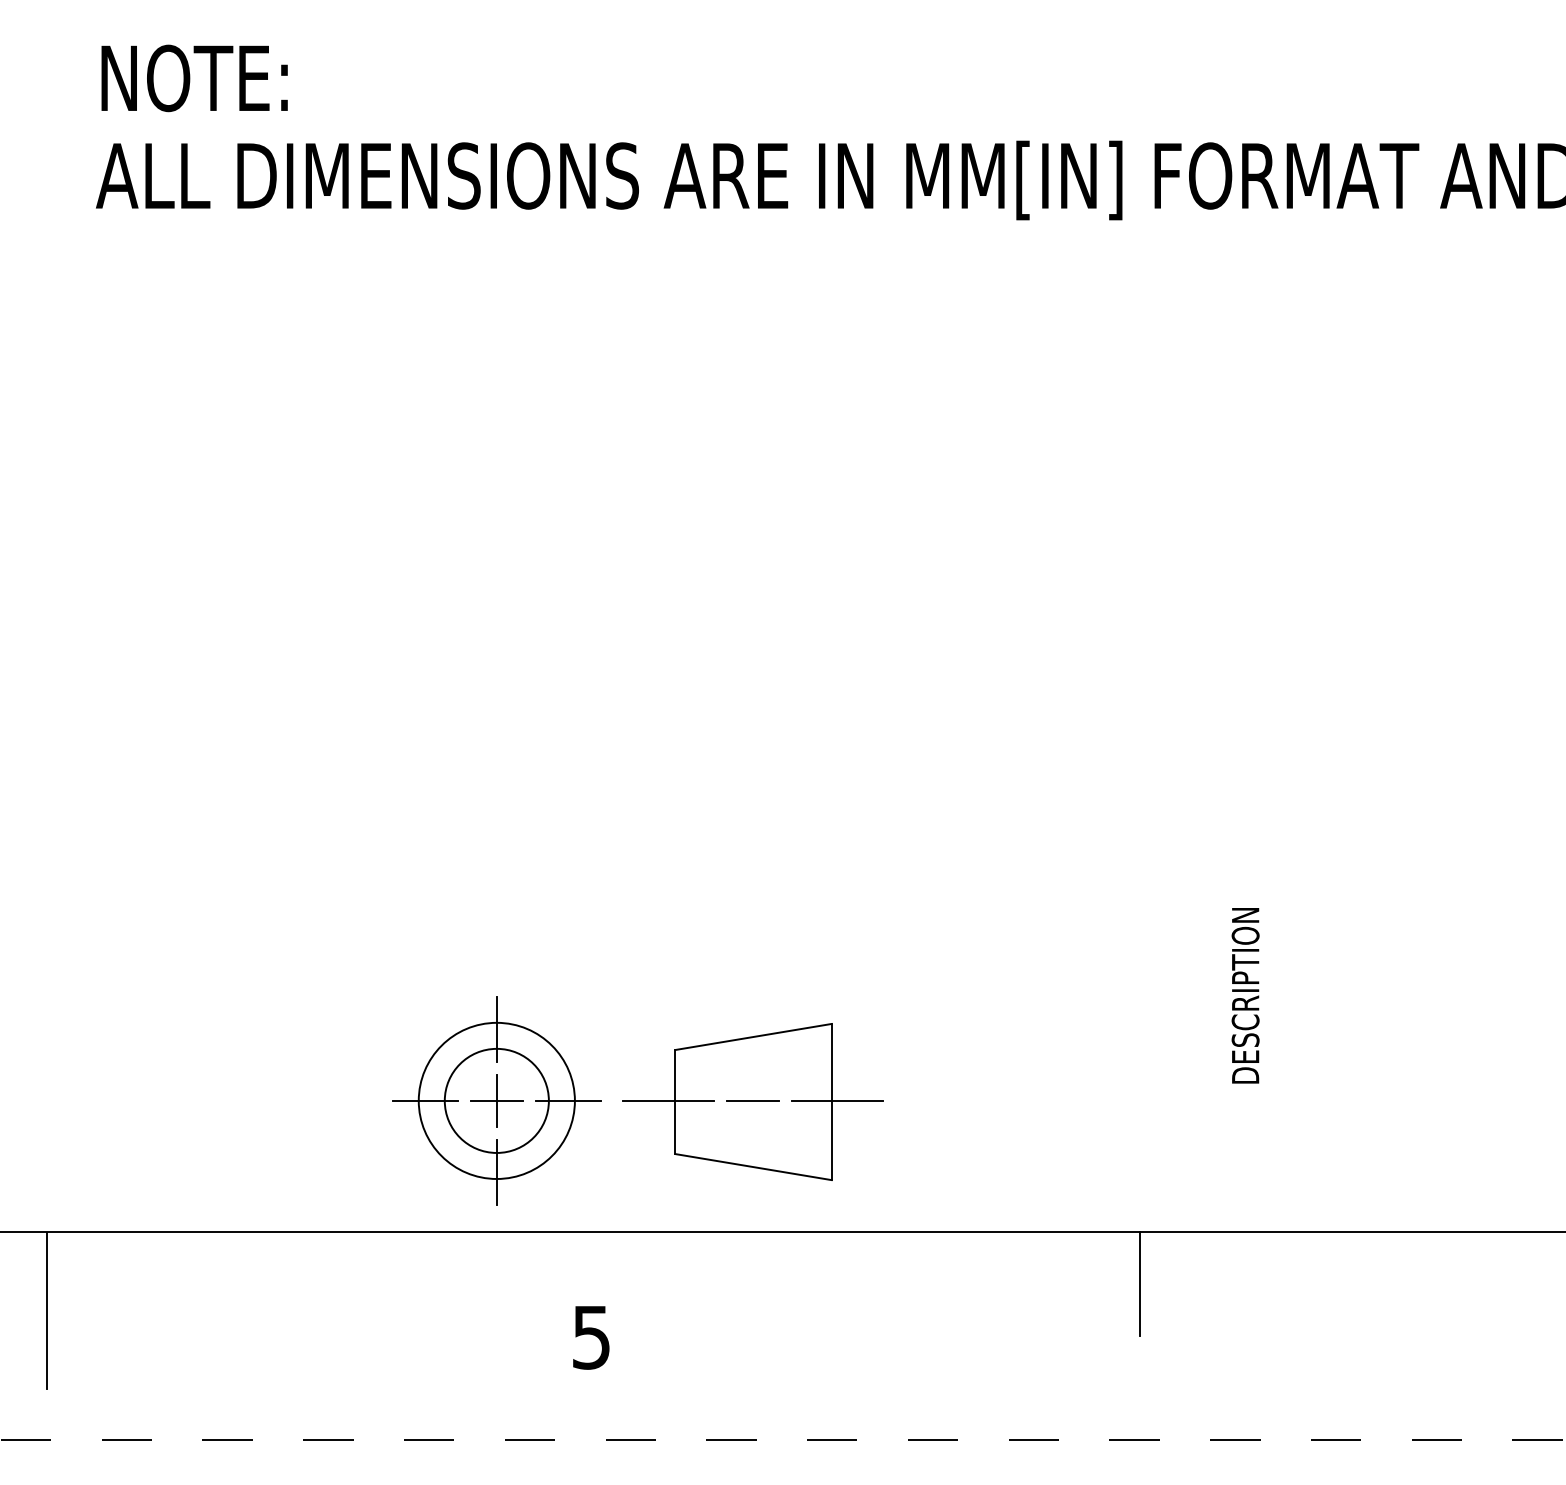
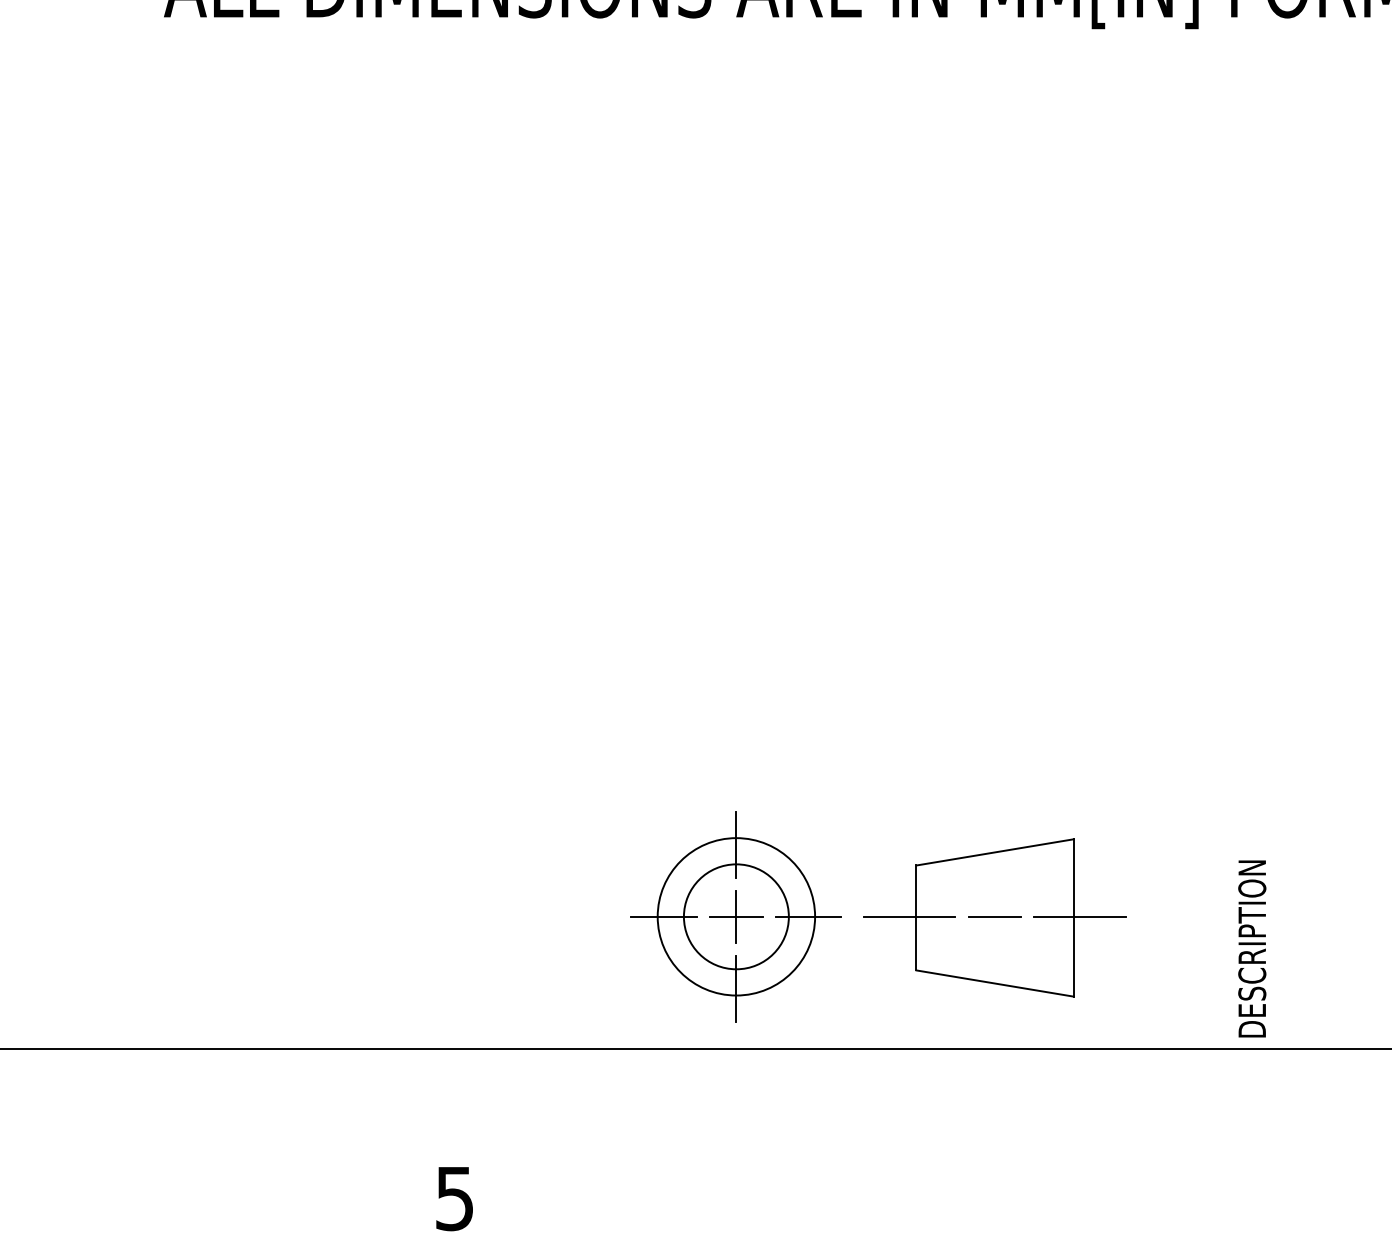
text: (1245, 995) -> (1252, 948), moved
part: (637, 1100) -> (878, 916), moved
line: (1139, 1284) -> (1215, 1101), removed
line: (47, 1310) -> (115, 1128), removed
text: (591, 1337) -> (454, 1198), moved

